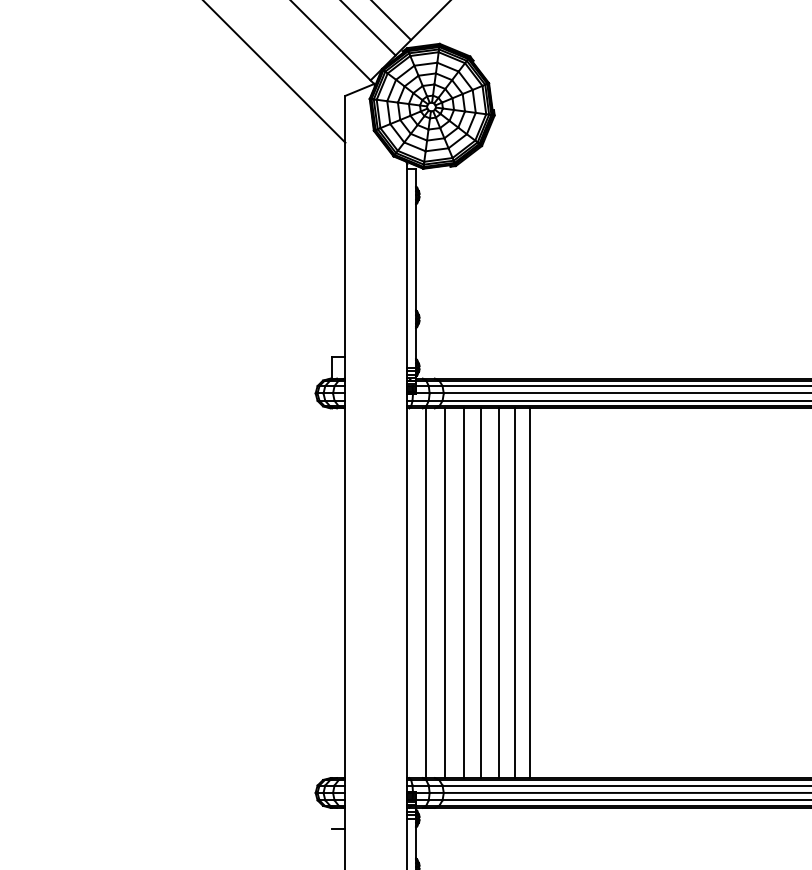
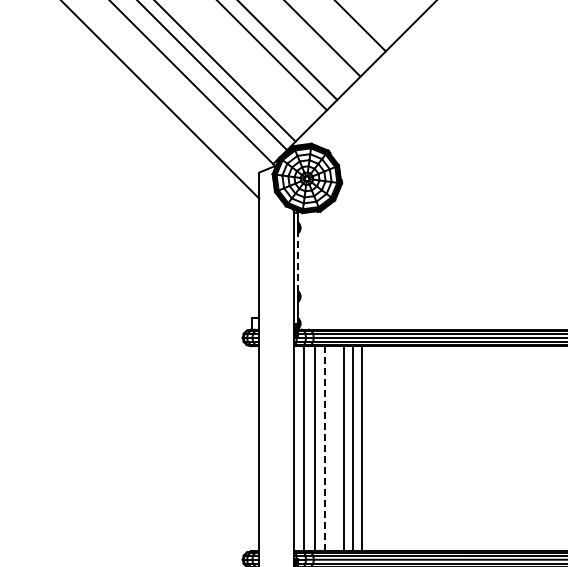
line: (416, 255) -> (298, 261), solid -> dashed
line: (463, 592) -> (324, 448), solid -> dashed
line: (481, 592) -> (334, 448), removed

